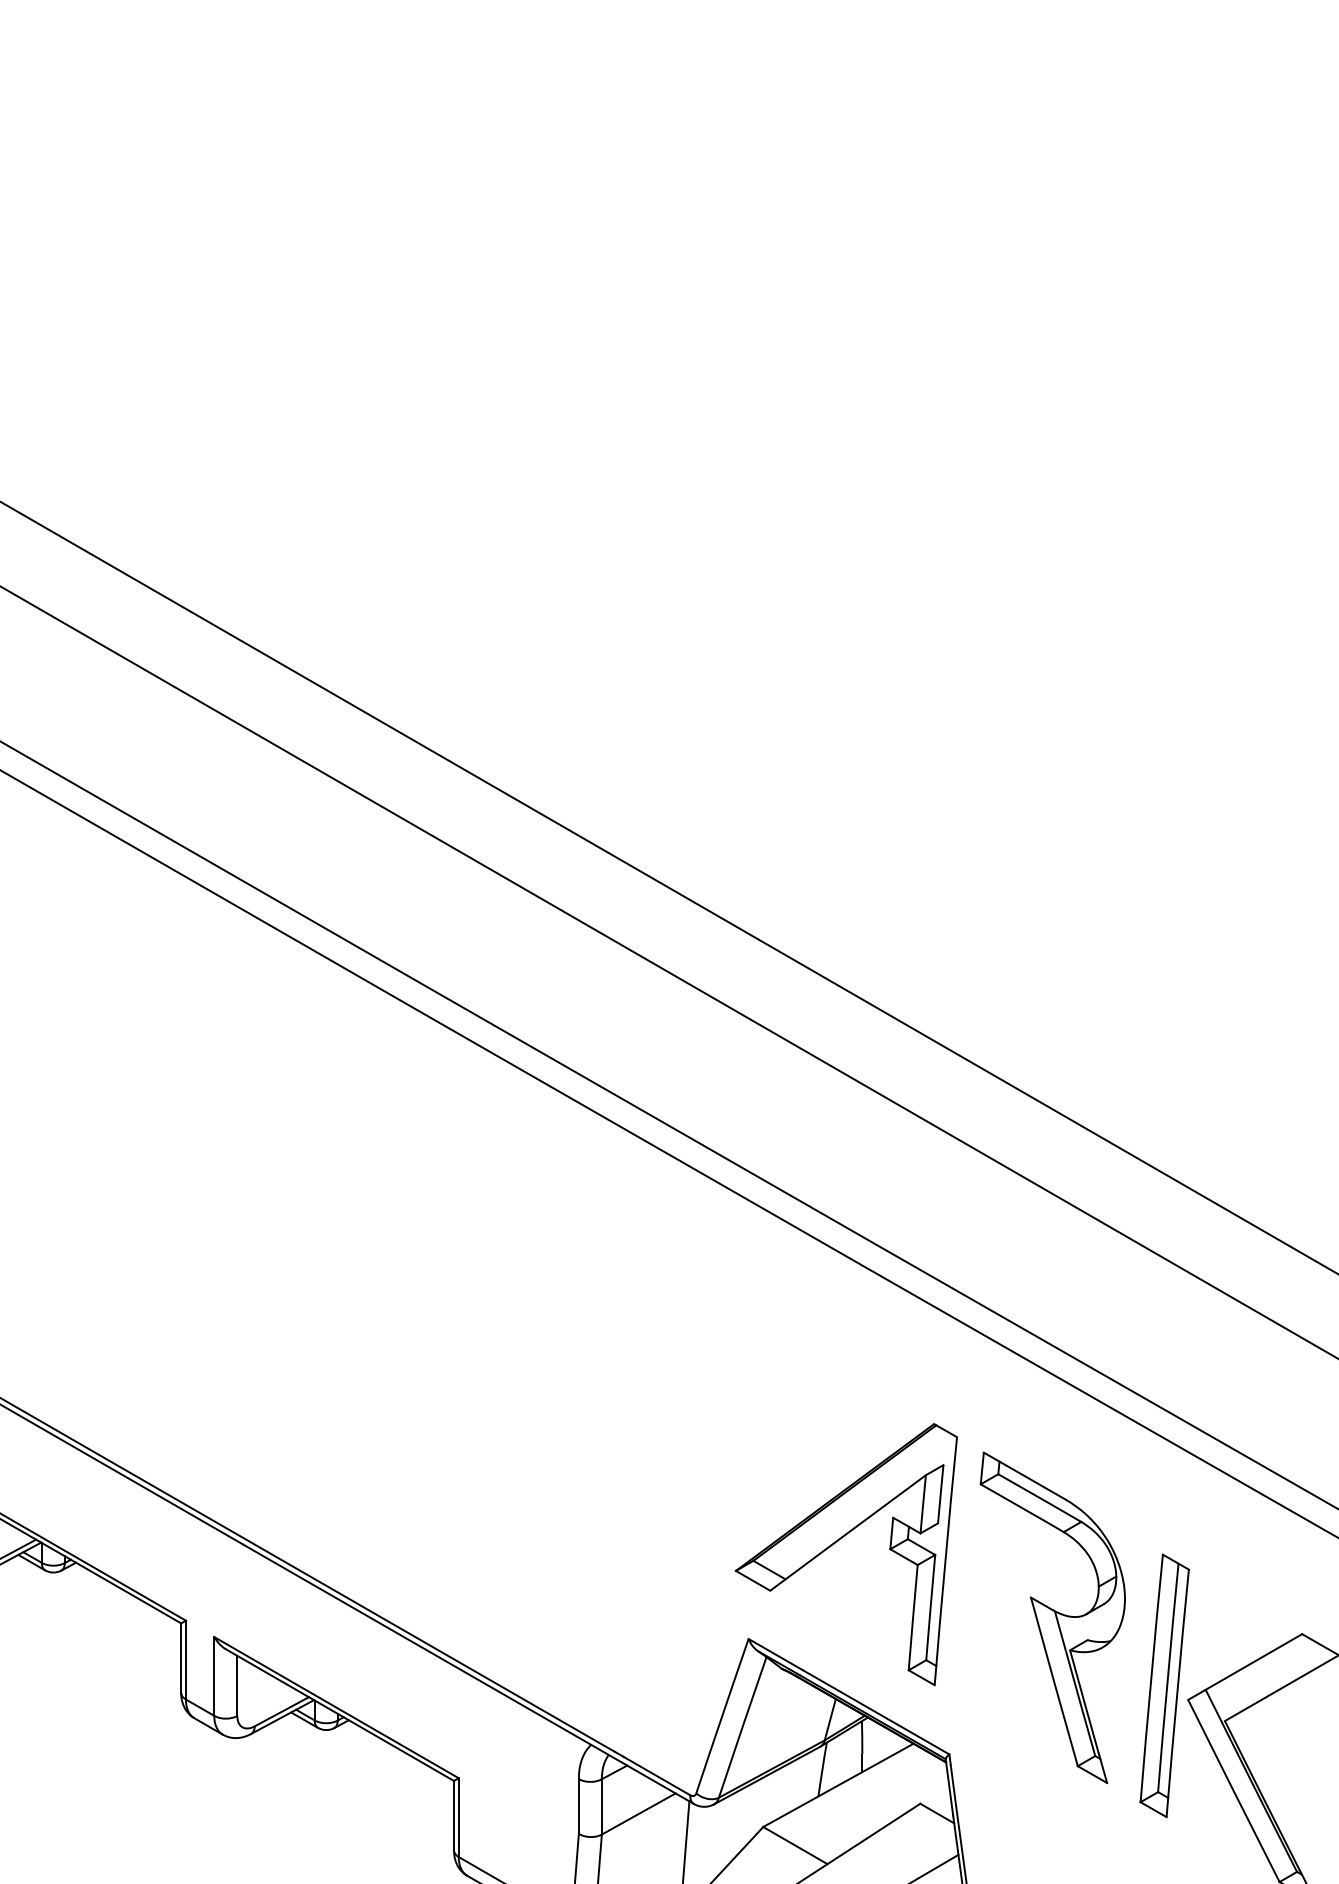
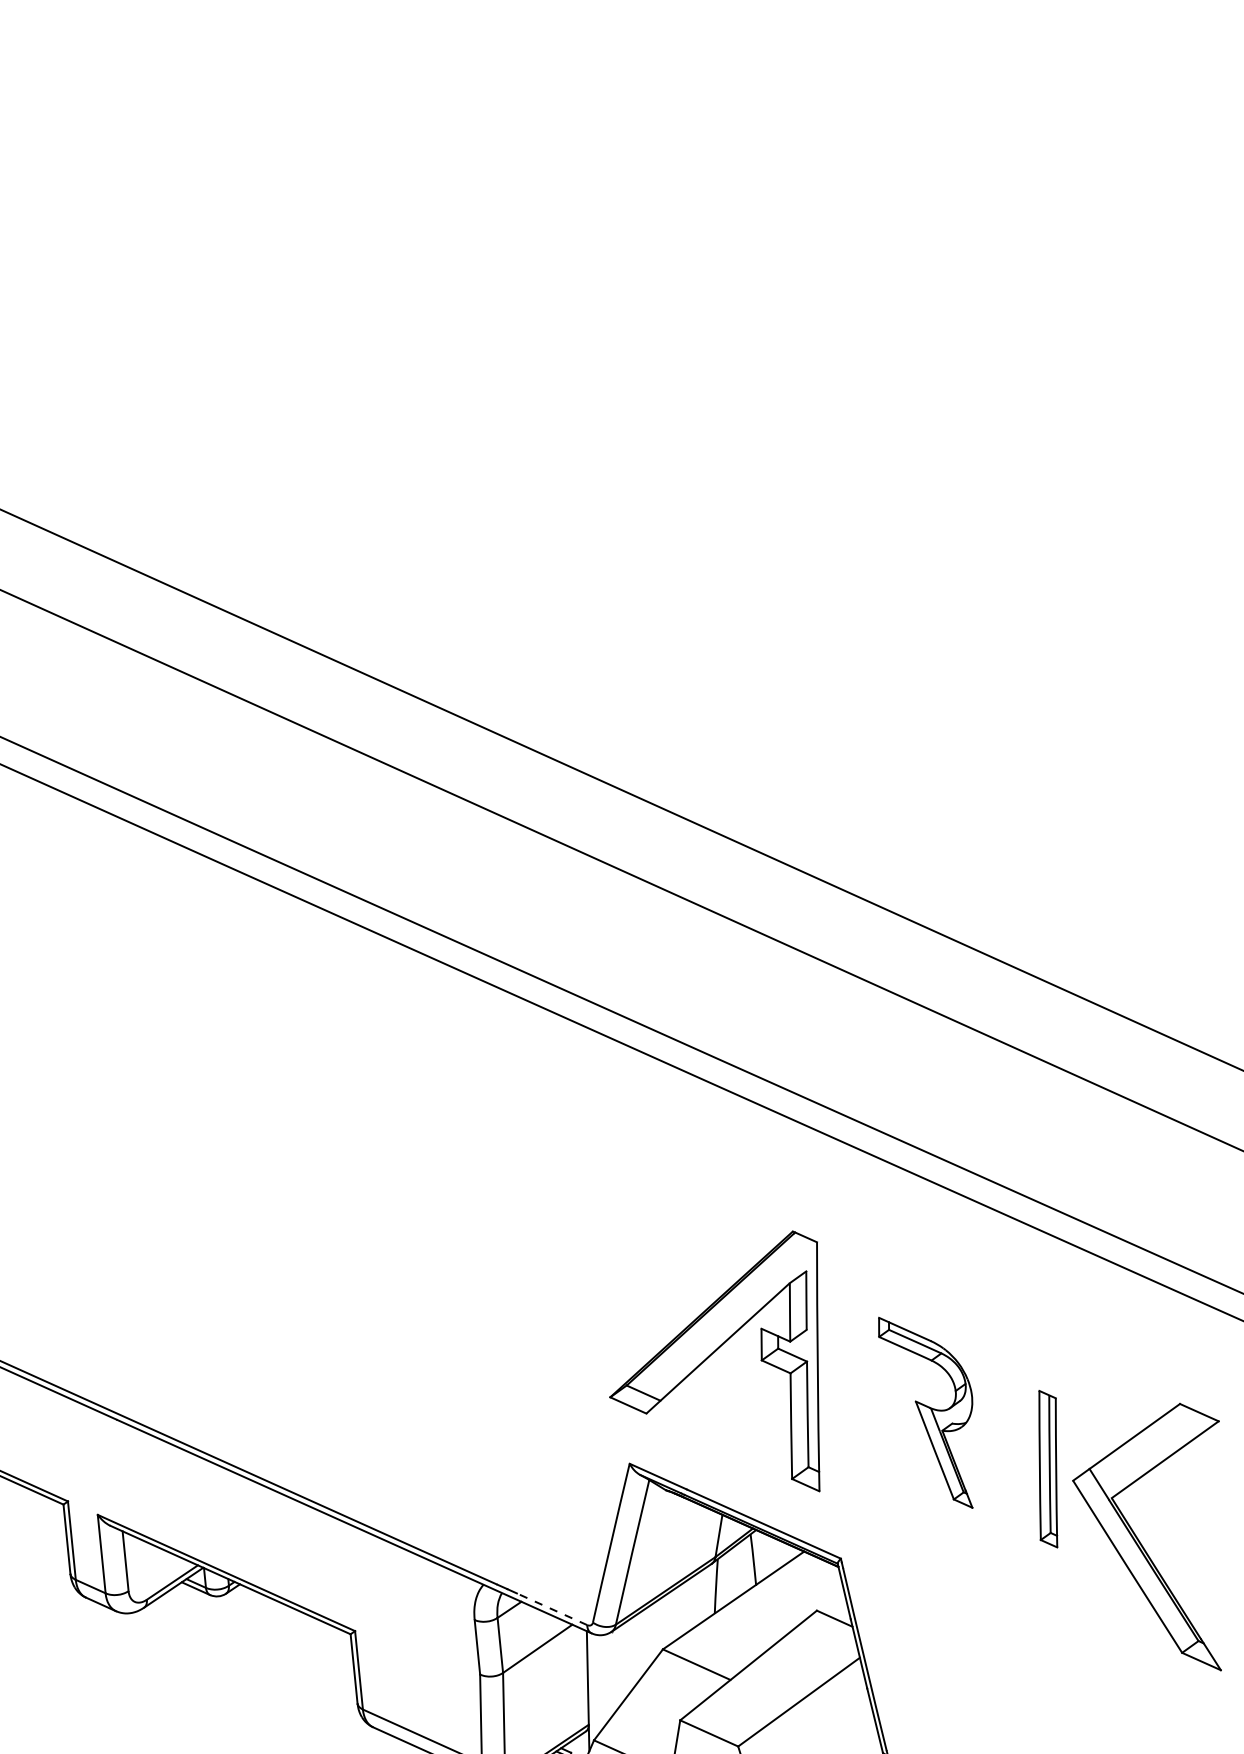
part: (1052, 1617) -> (929, 1412), size x0.6
part: (1164, 1685) -> (1048, 1468), size x0.6
line: (656, 1776) -> (551, 1609), solid -> dashed

